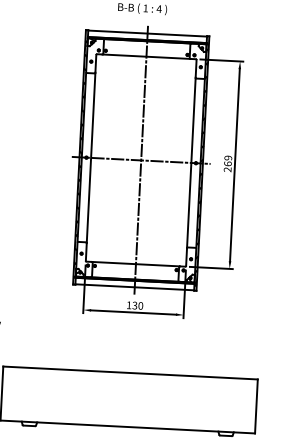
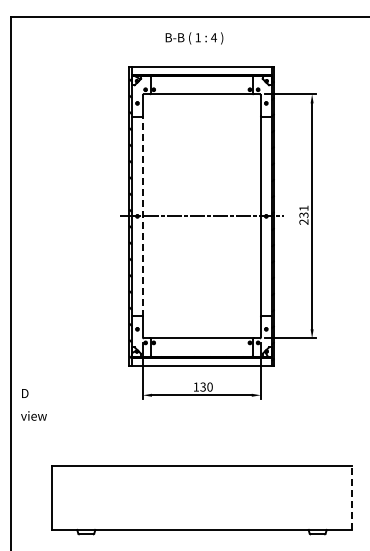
line: (90, 157) -> (142, 215), solid -> dashed
line: (140, 160) -> (201, 216), removed
text: (227, 160) -> (303, 211), 269 -> 231
line: (256, 406) -> (351, 498), solid -> dashed

